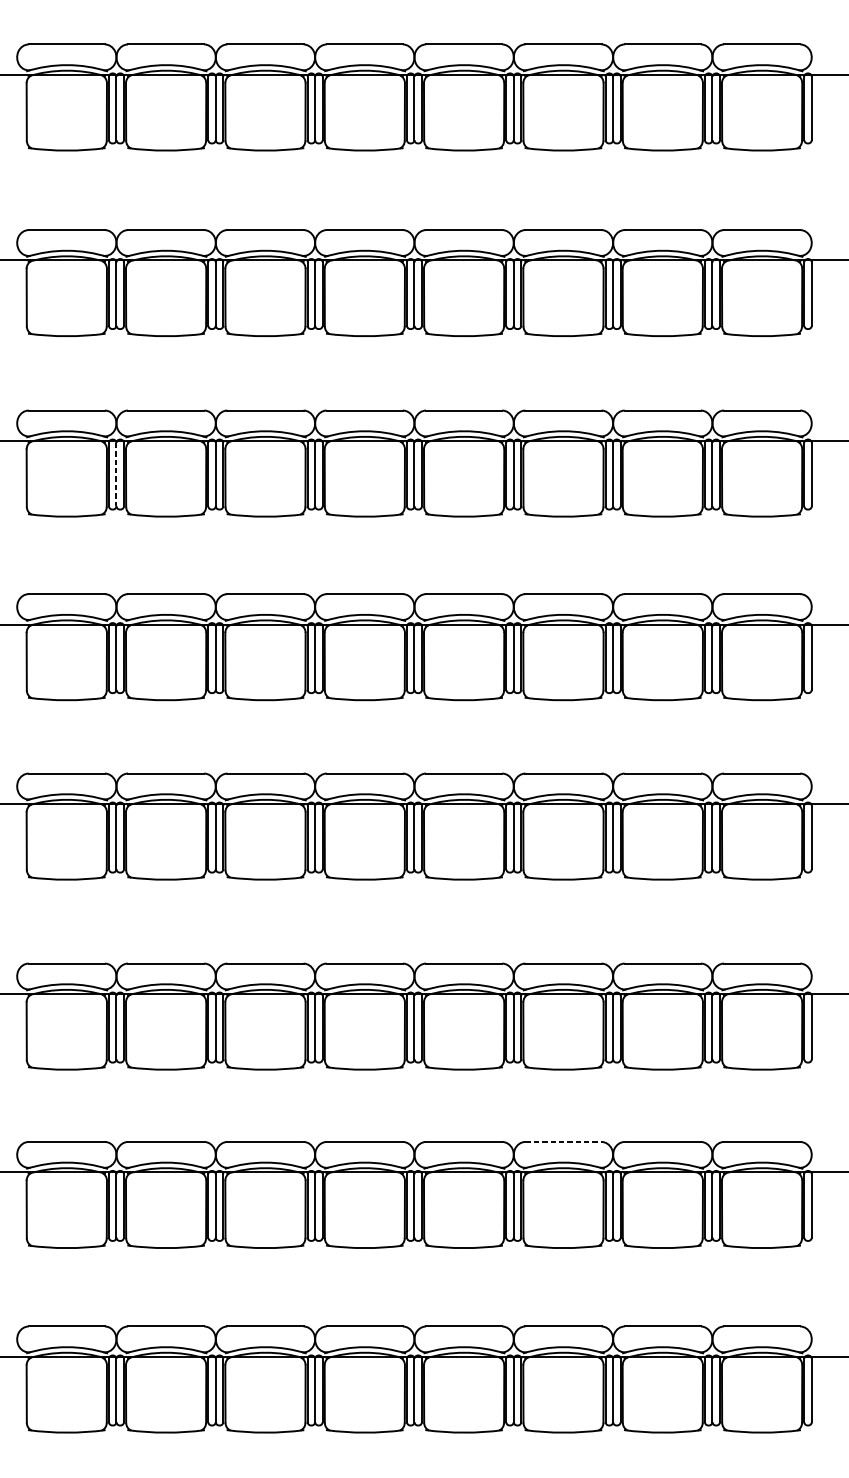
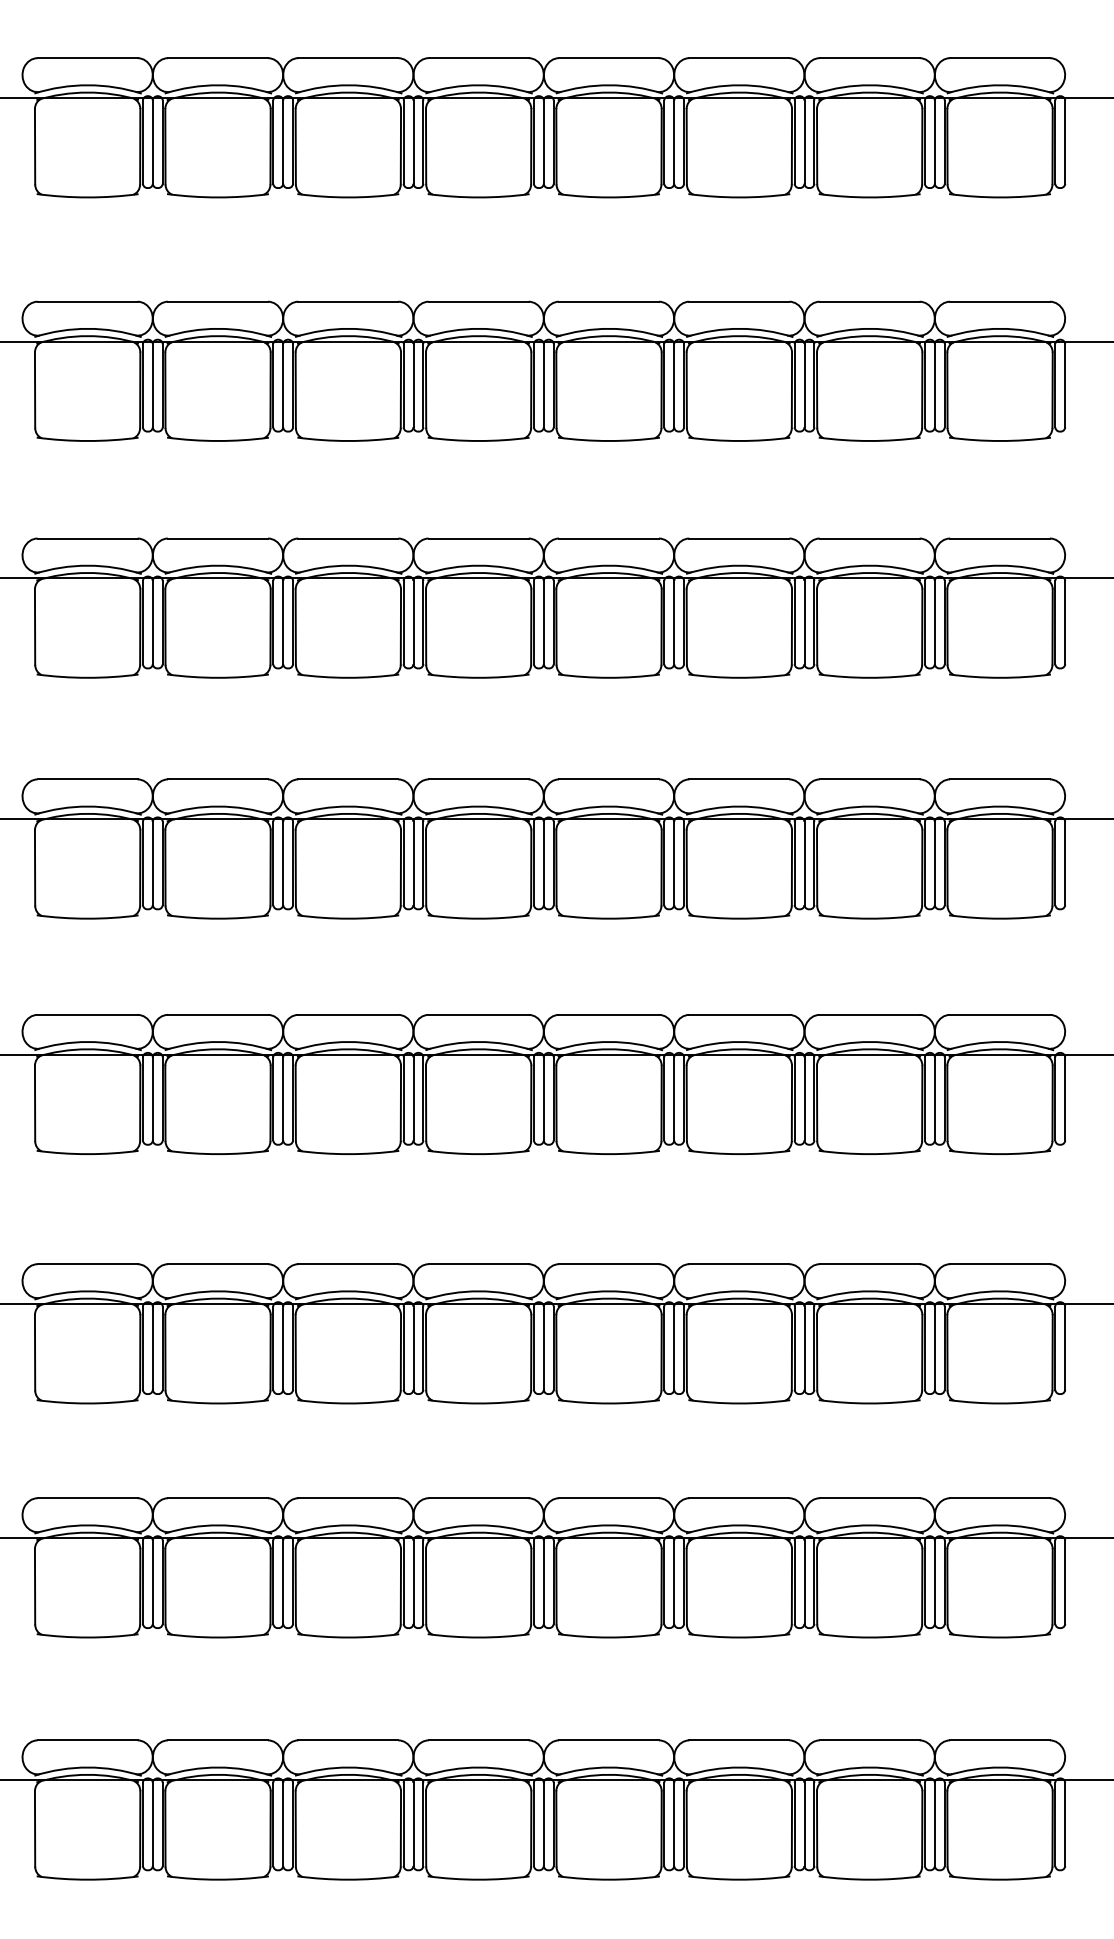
line: (116, 474) -> (152, 622), dashed -> solid
line: (563, 1142) -> (739, 1498), dashed -> solid

